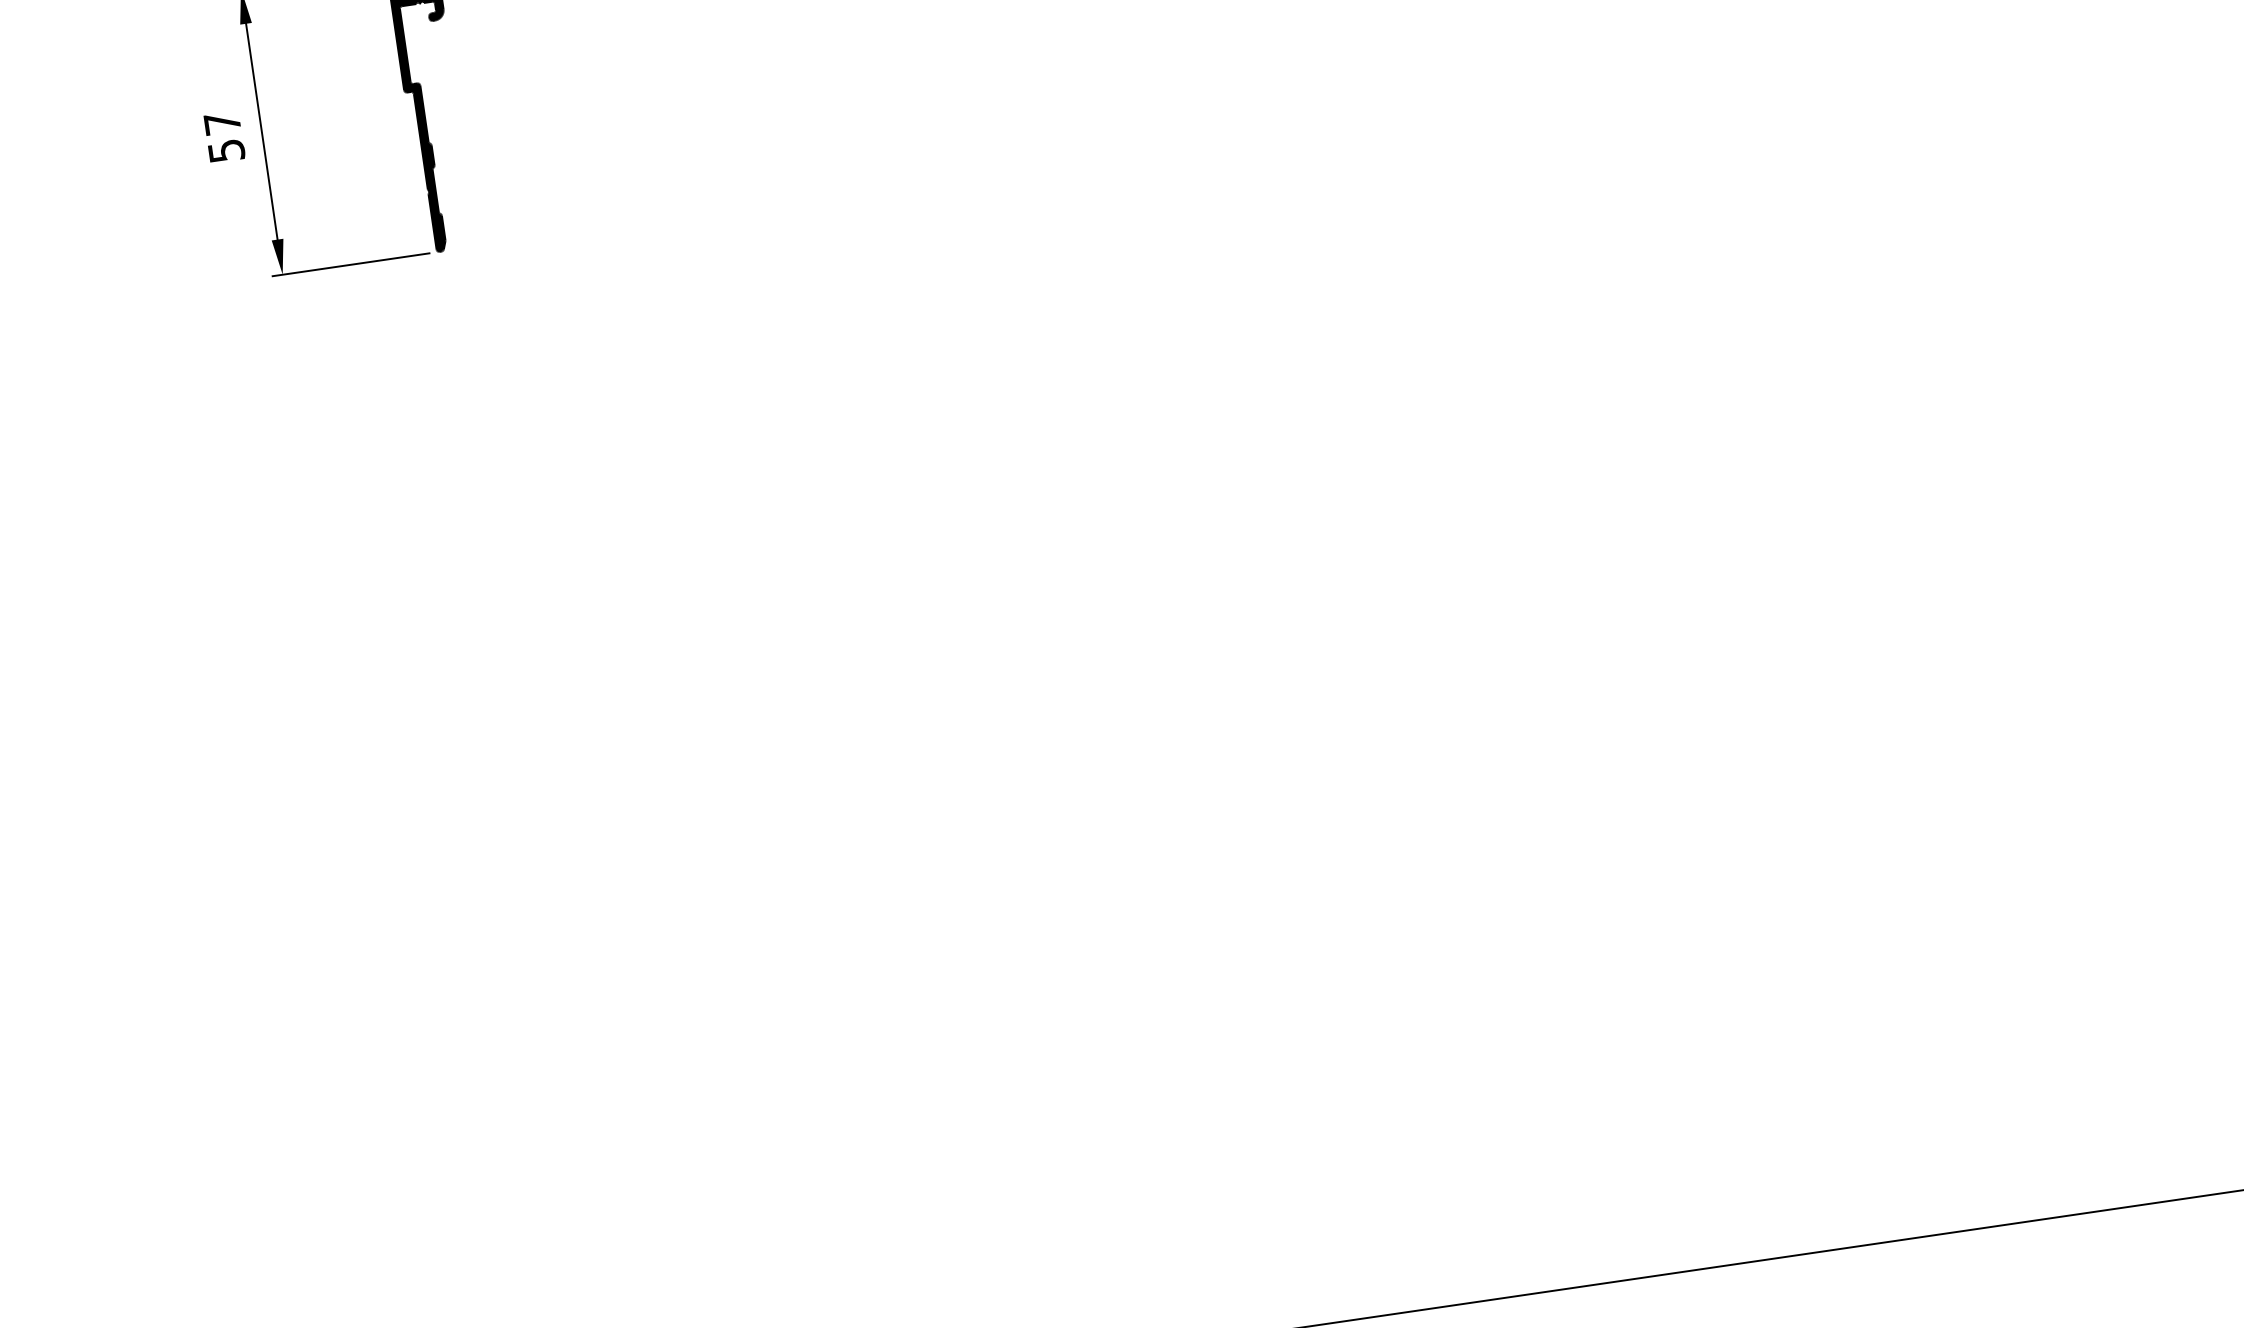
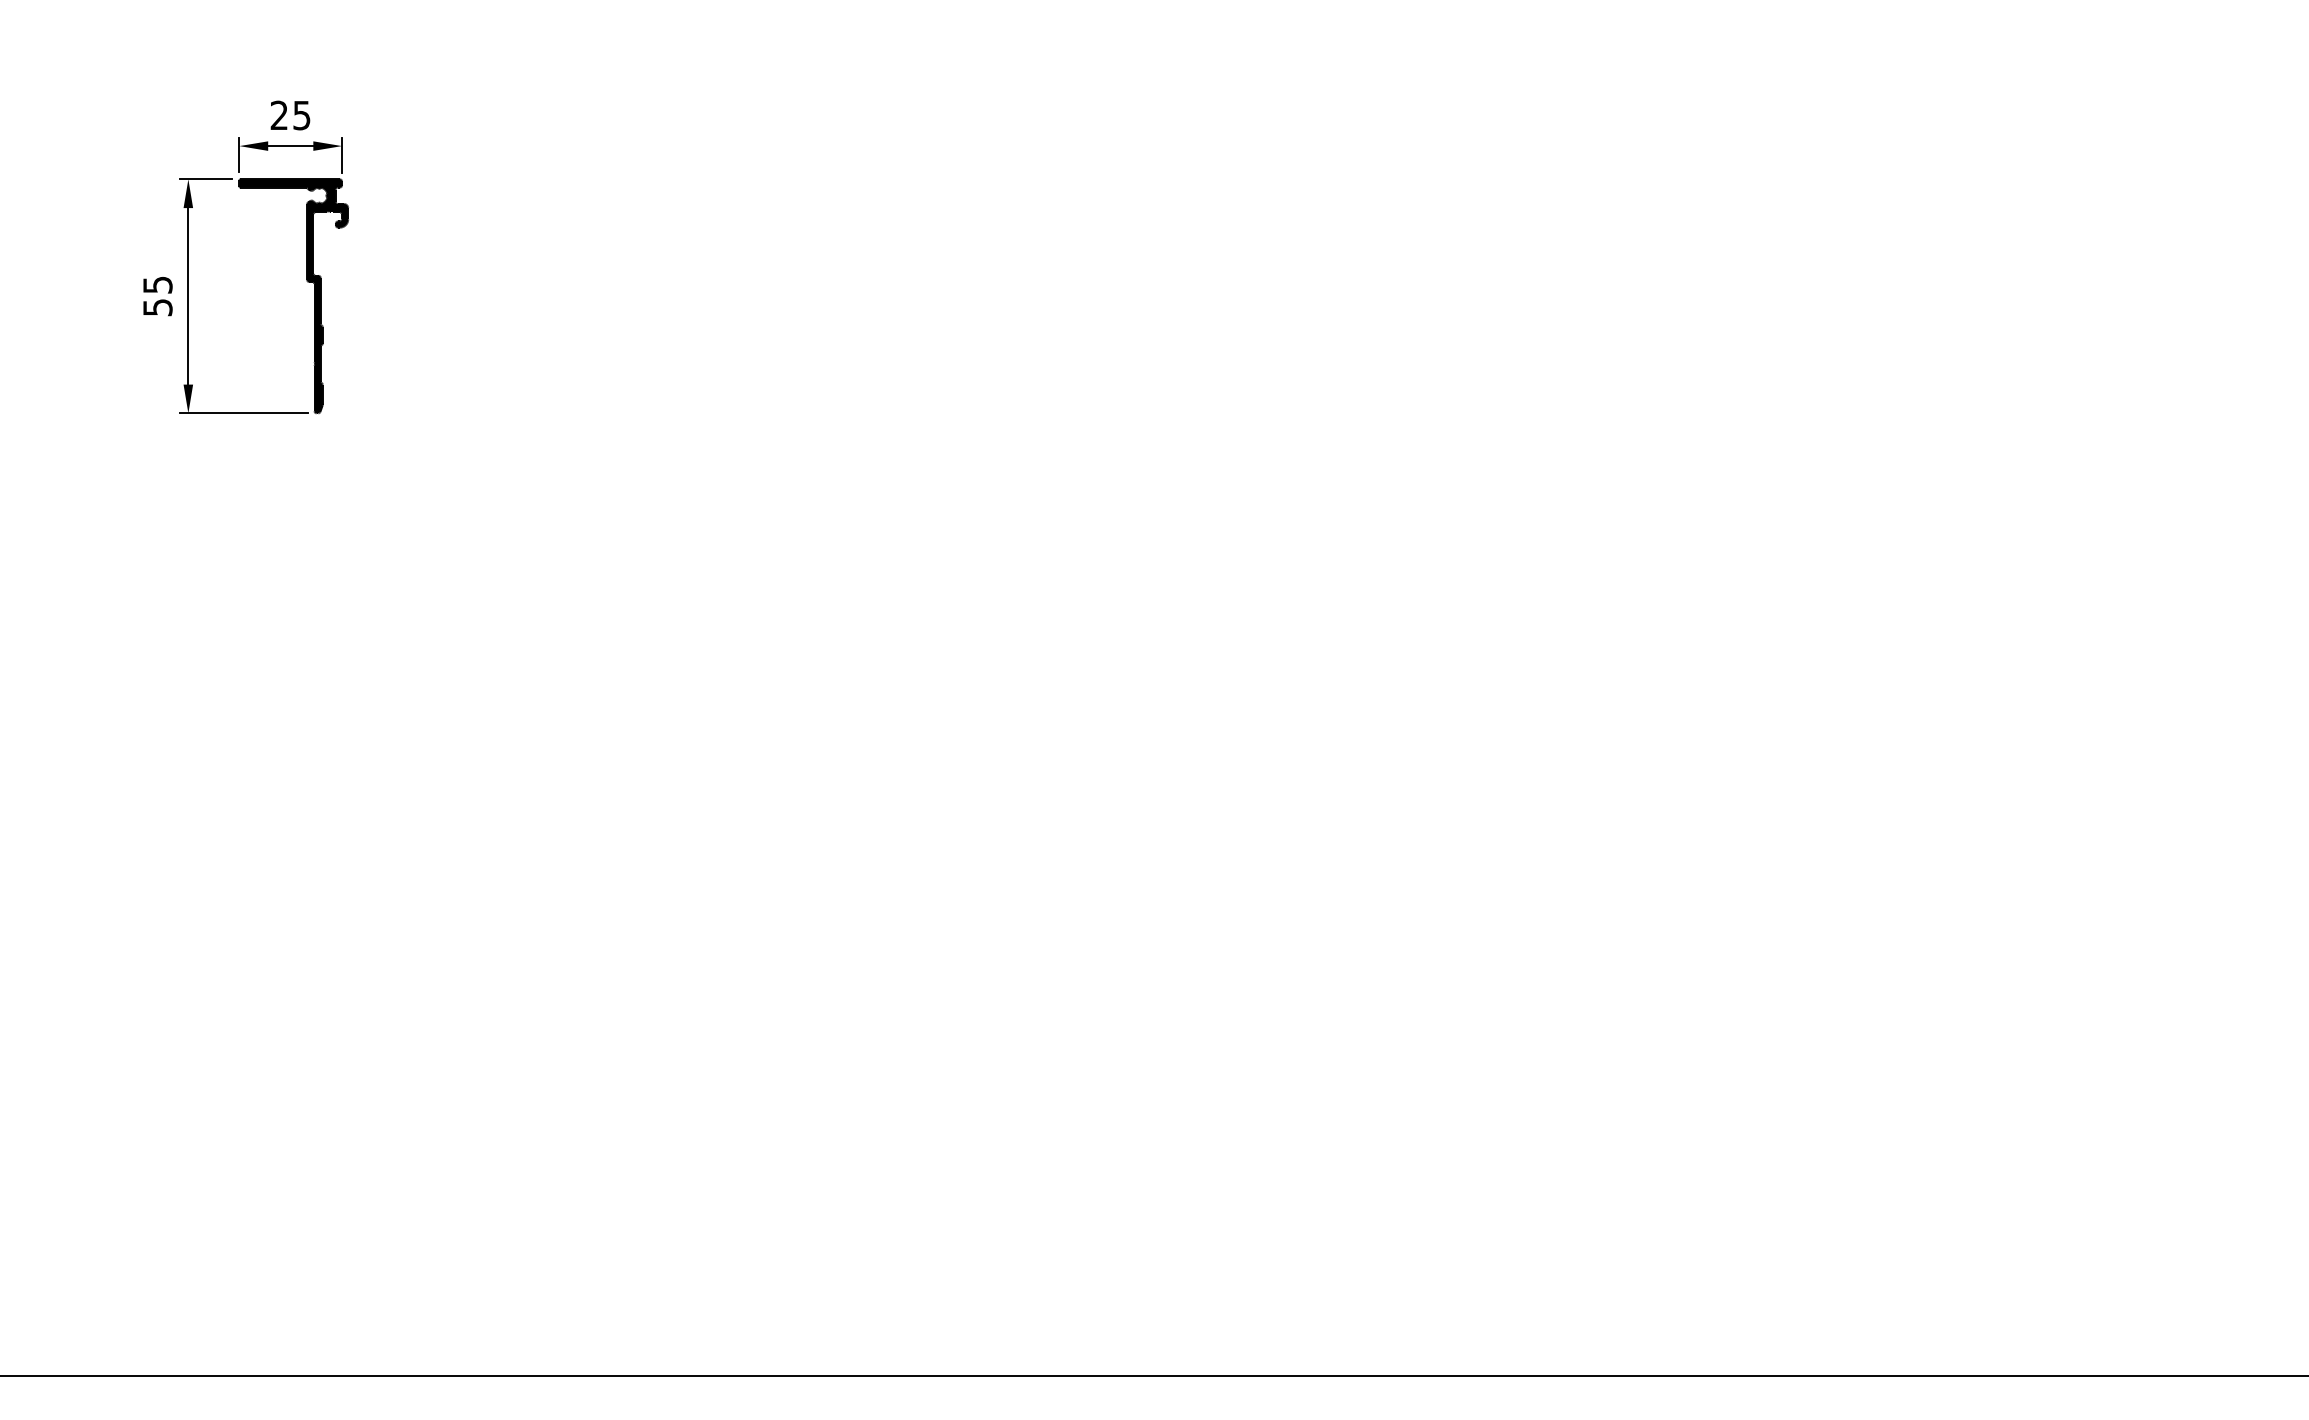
text: (221, 122) -> (157, 284), 57 -> 55

